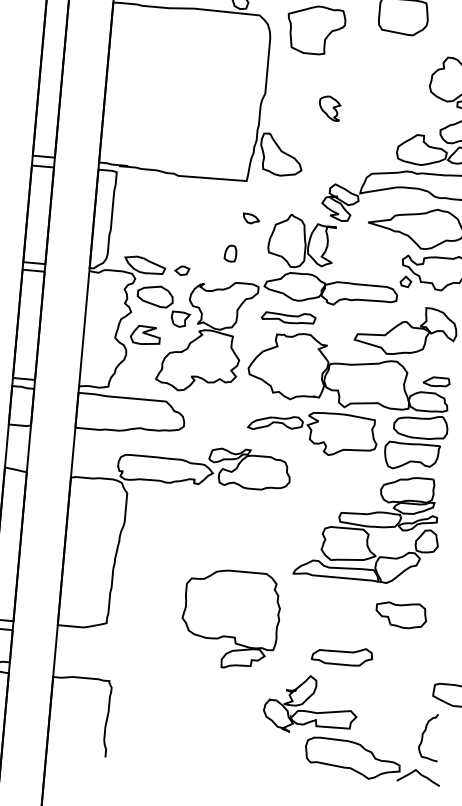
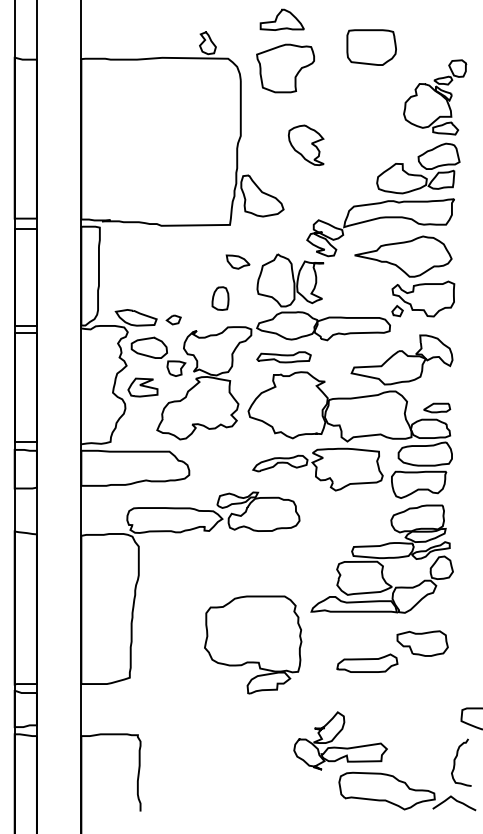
part: (330, 107) -> (306, 144), size x1.67
part: (250, 218) -> (237, 261), size x1.43
part: (230, 253) -> (220, 298), size x1.43
part: (231, 619) -> (253, 644), moved
part: (342, 655) -> (367, 662), moved

